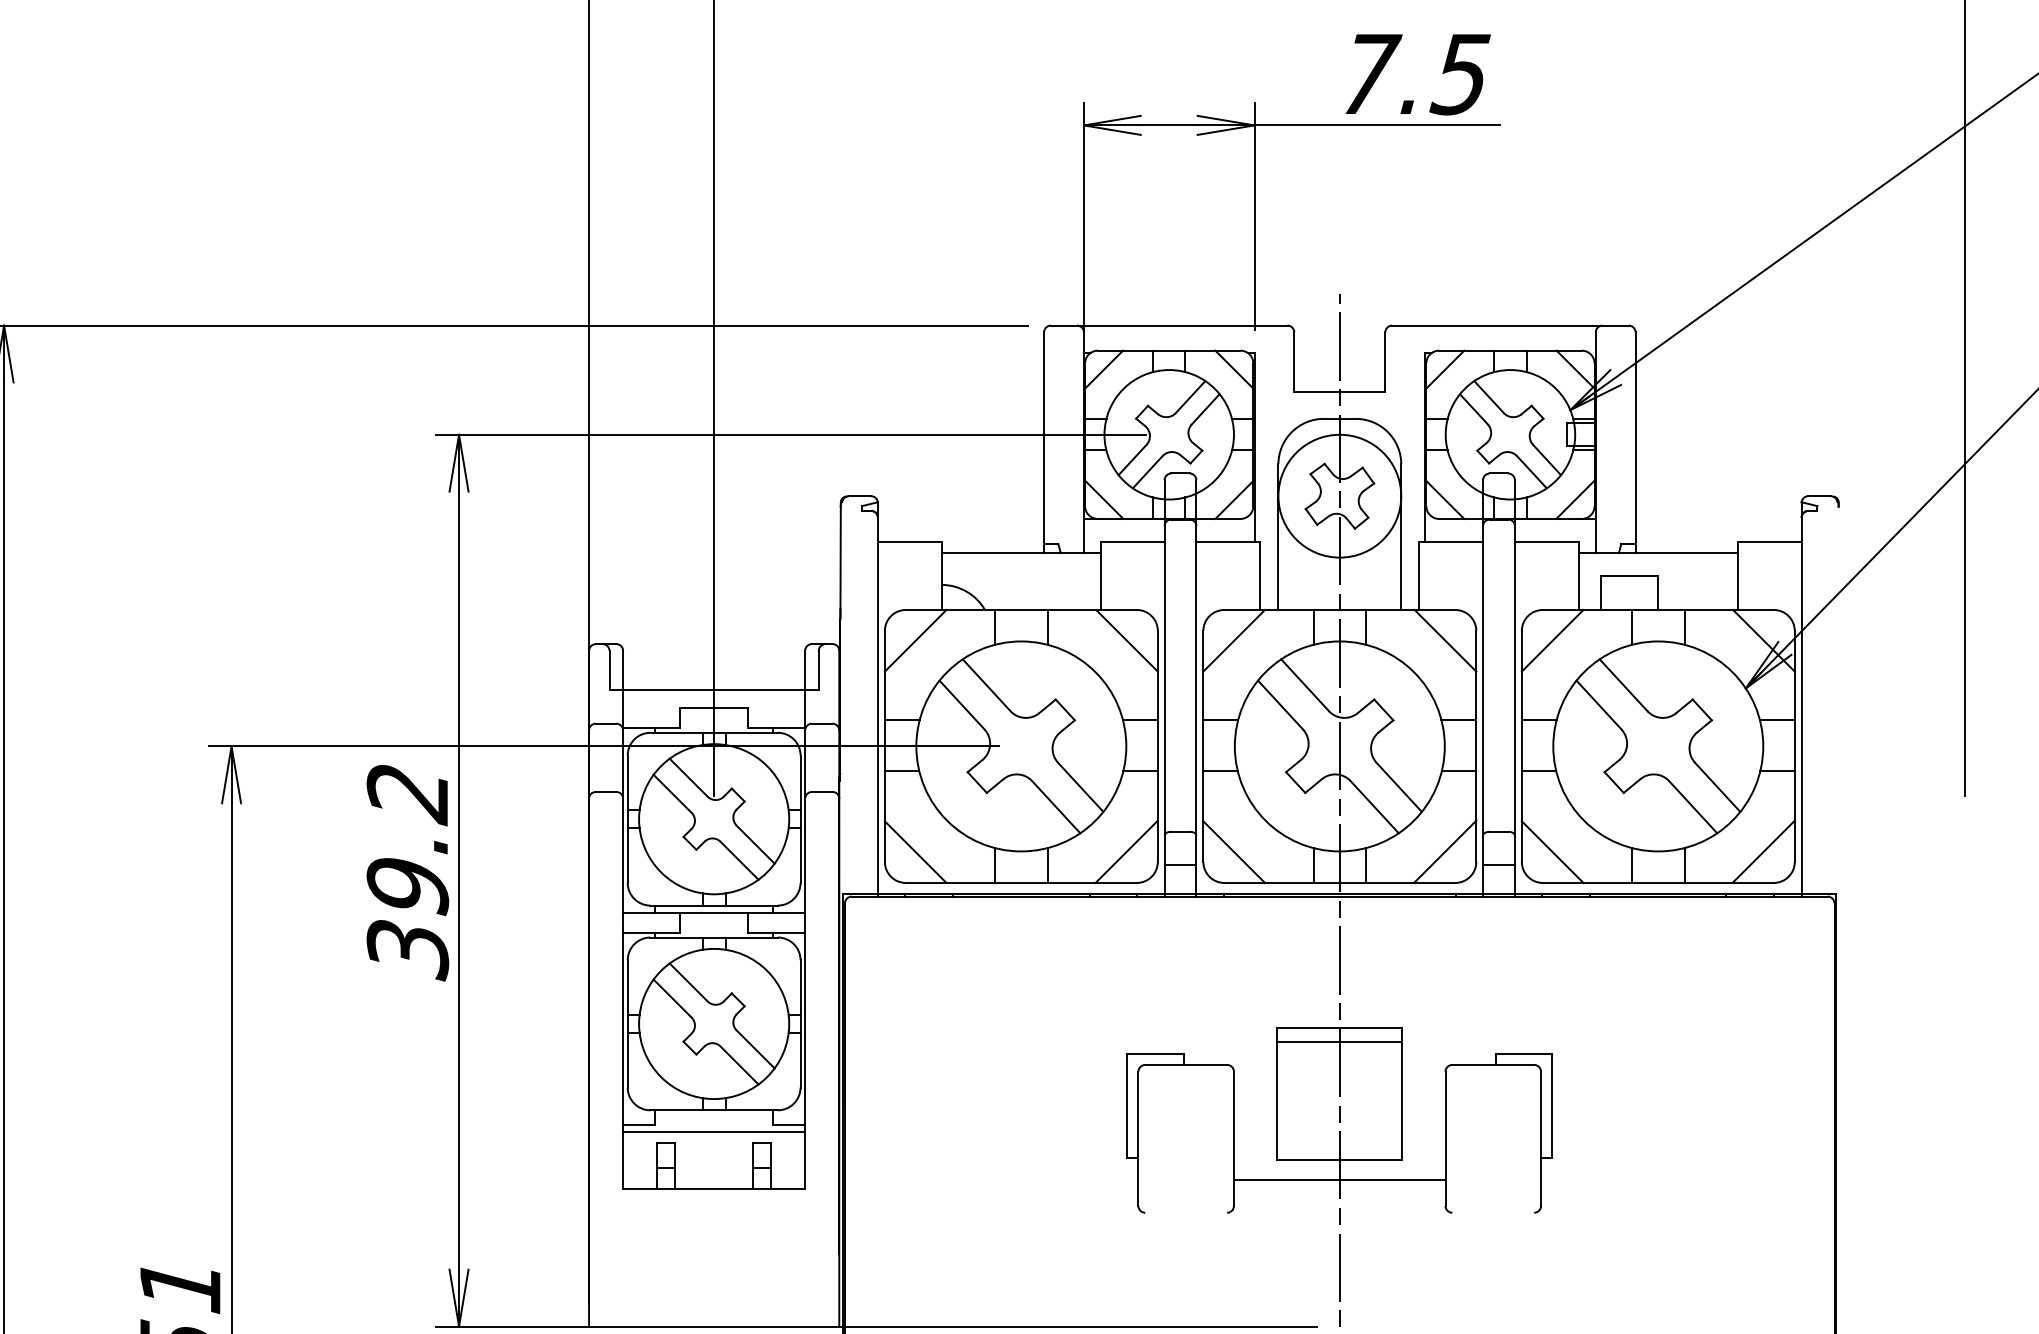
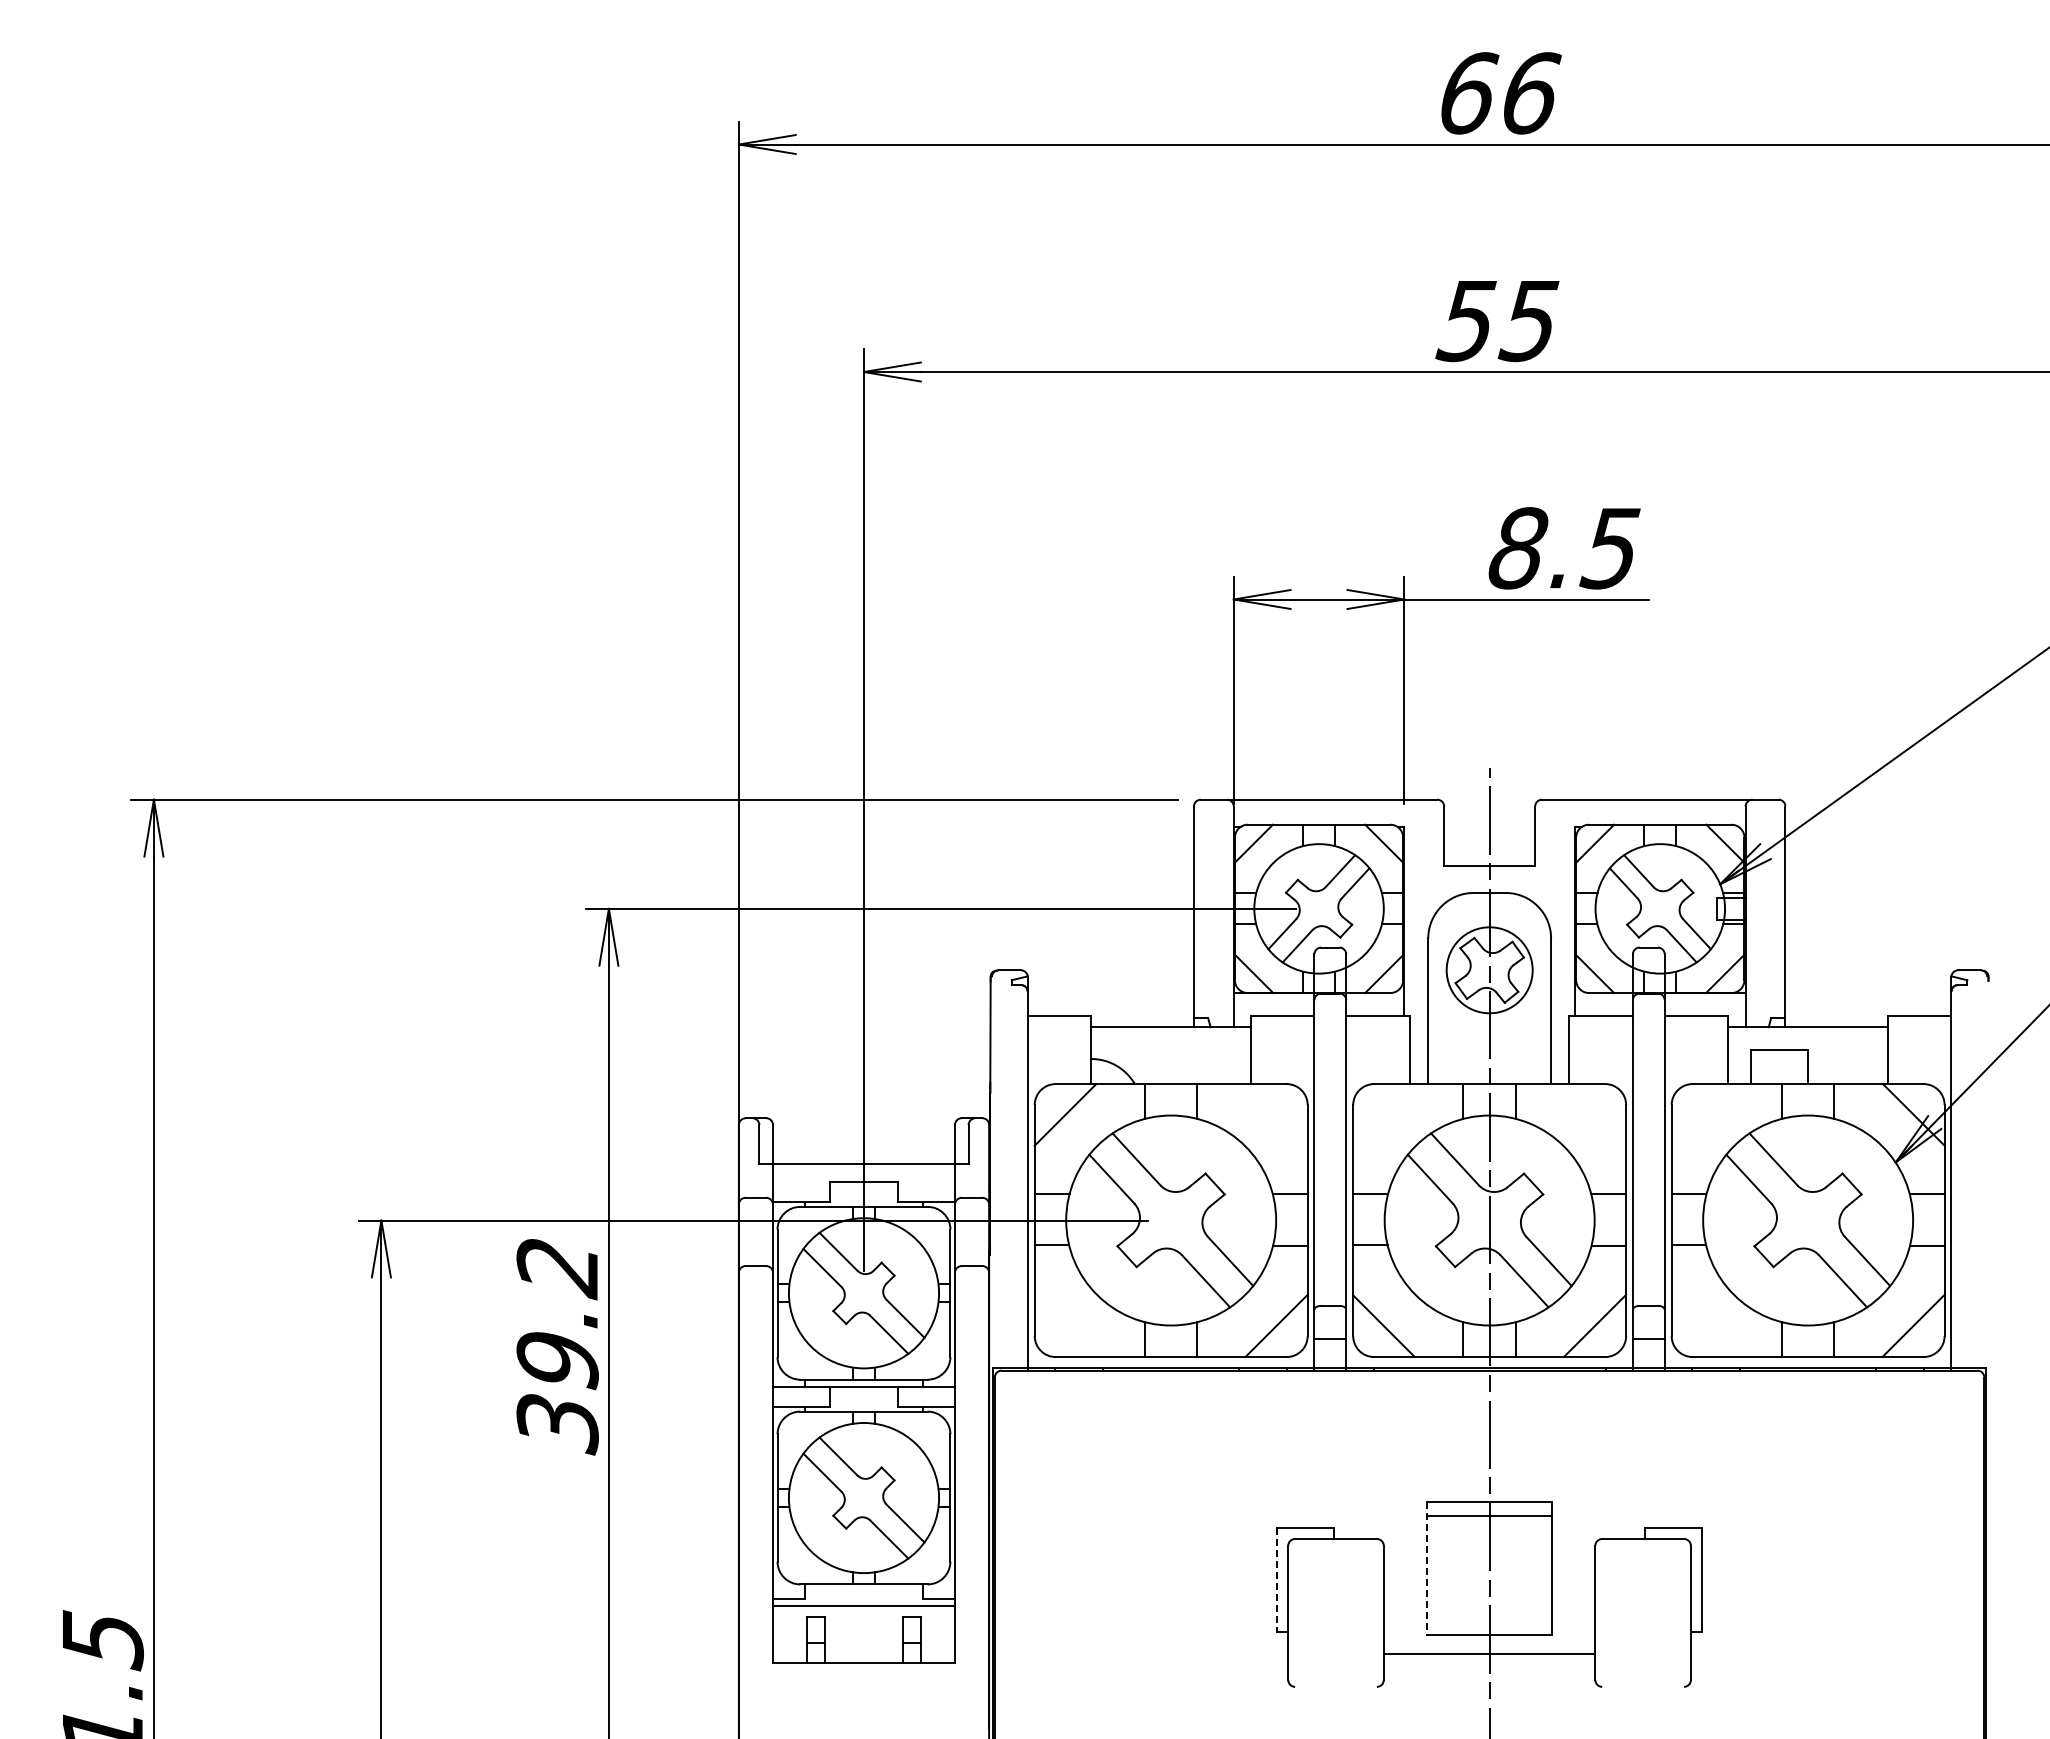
text: (1370, 74) -> (1520, 548), 7.5 -> 8.5
circle: (1339, 495) -> (1489, 969), size x0.7
line: (1126, 640) -> (1276, 1114), removed
line: (1233, 640) -> (1383, 1114), removed
line: (1445, 640) -> (1595, 1114), removed
line: (1552, 640) -> (1702, 1114), removed
line: (915, 852) -> (1065, 1326), removed
line: (1552, 852) -> (1702, 1326), removed
line: (1277, 1094) -> (1427, 1568), solid -> dashed
line: (1126, 1106) -> (1276, 1580), solid -> dashed

